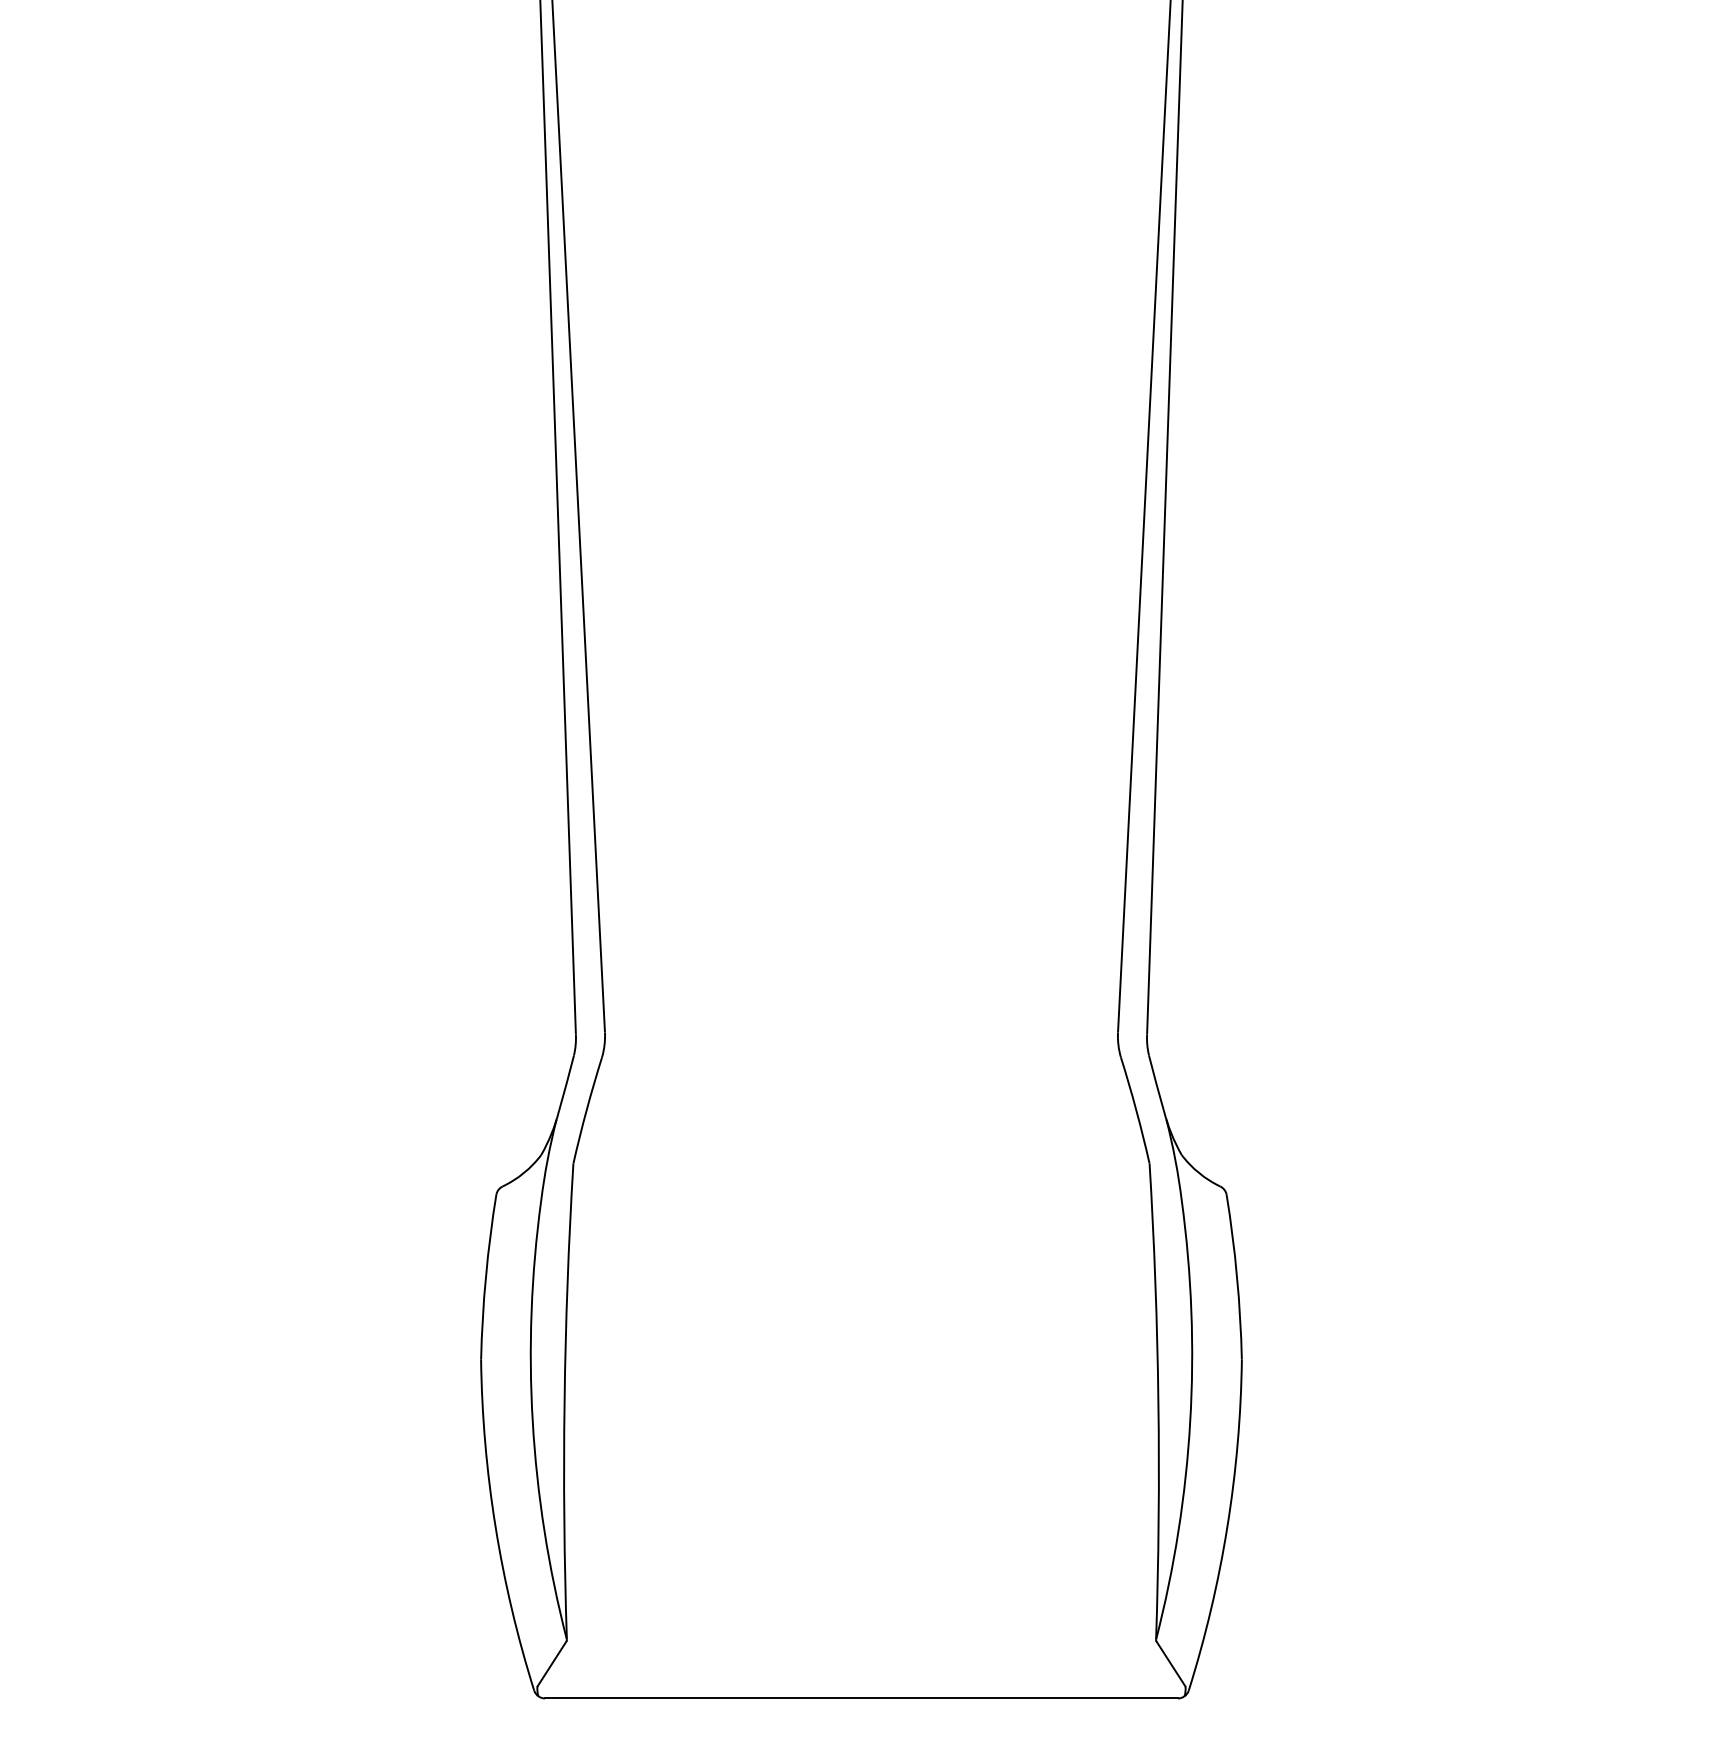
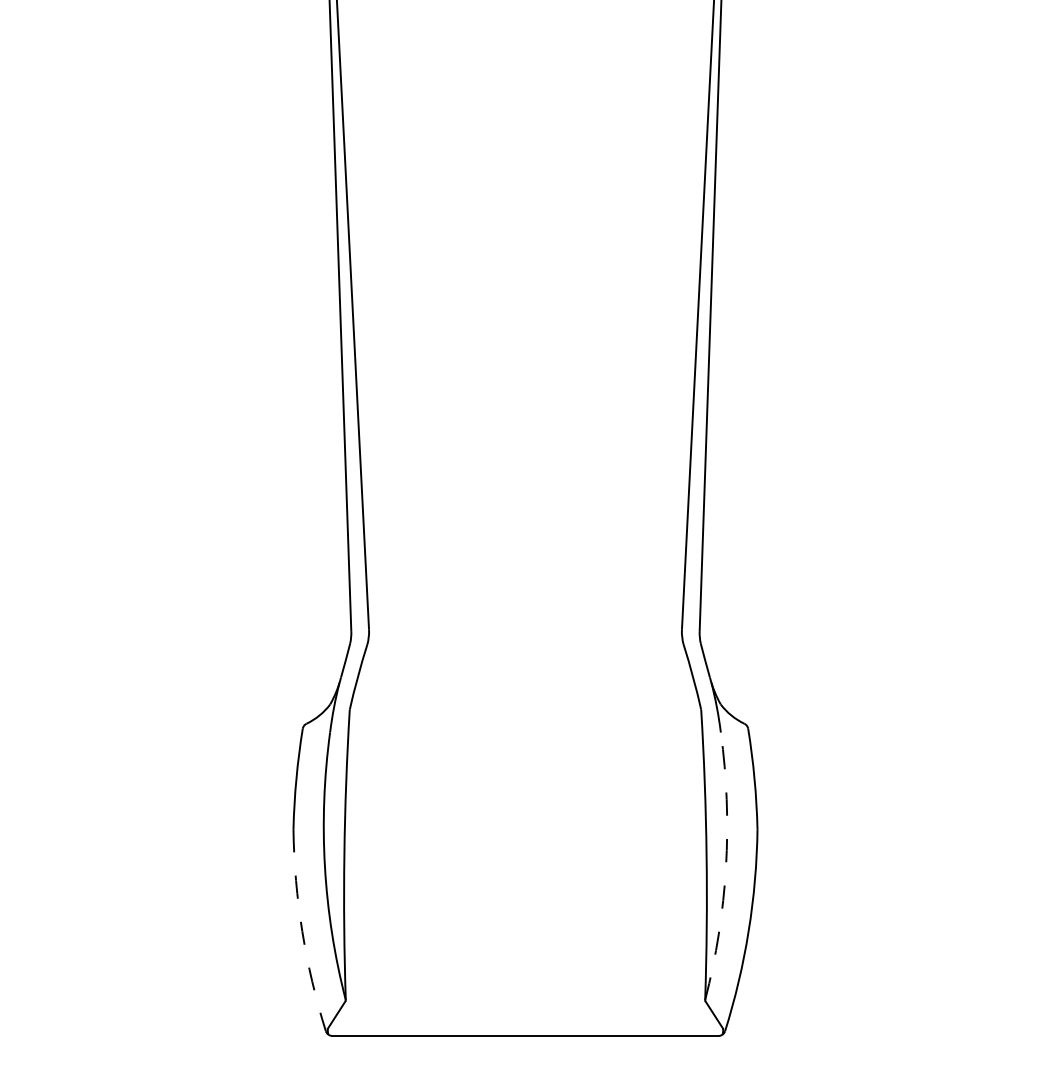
arc: (1191, 1422) -> (726, 867), solid -> dashed
arc: (495, 1527) -> (302, 931), solid -> dashed

